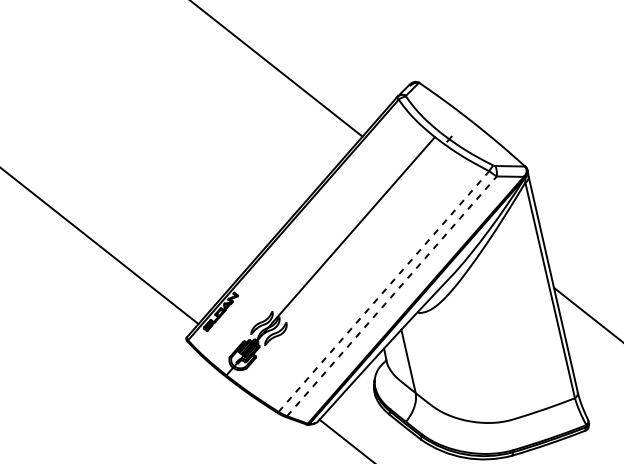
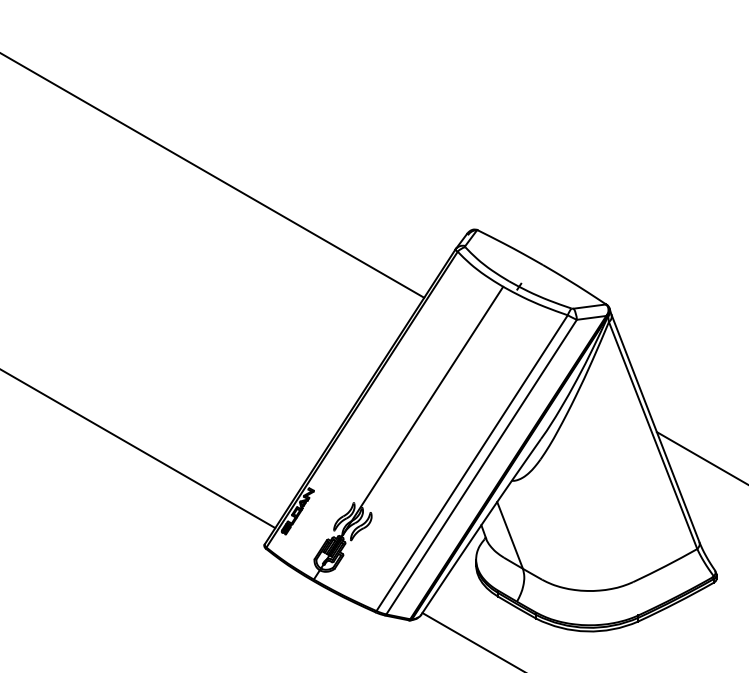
line: (384, 291) -> (472, 462), dashed -> solid
line: (391, 295) -> (481, 466), dashed -> solid

